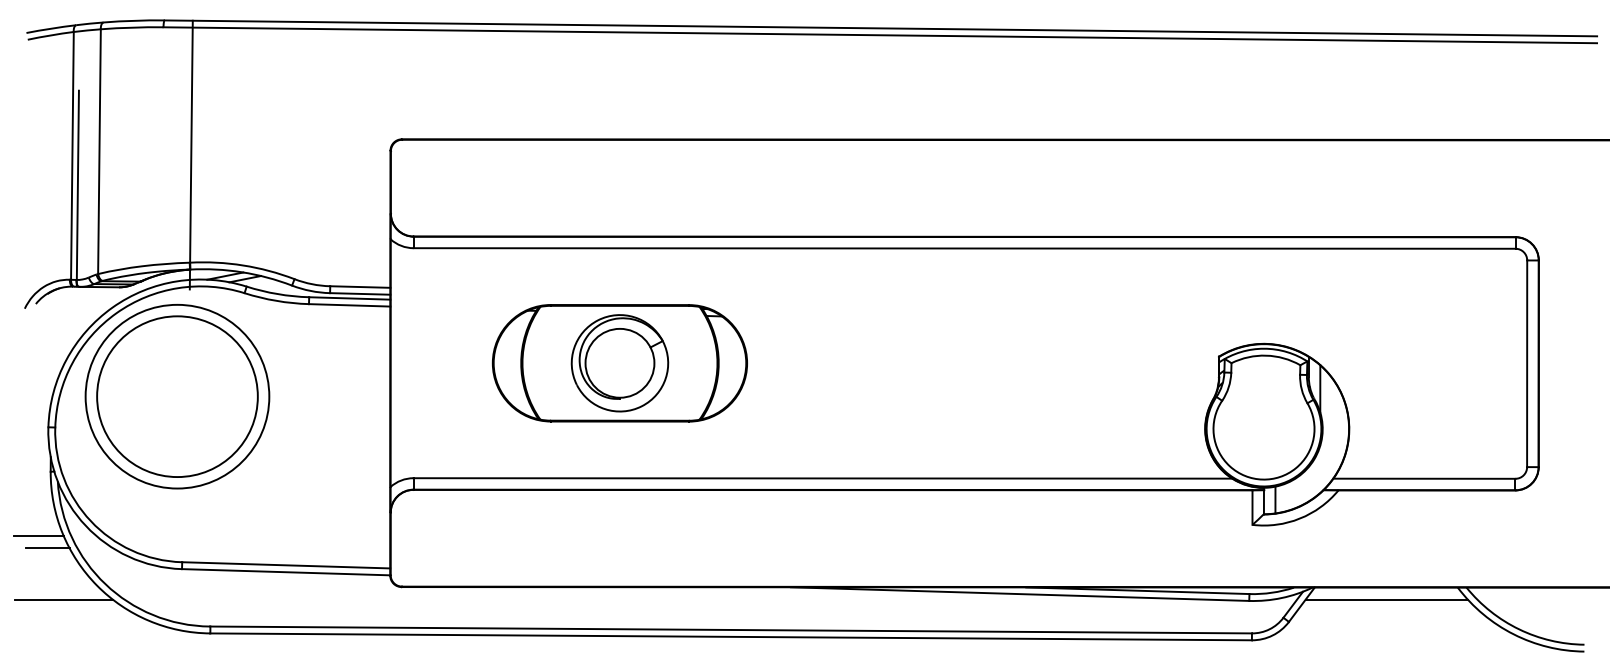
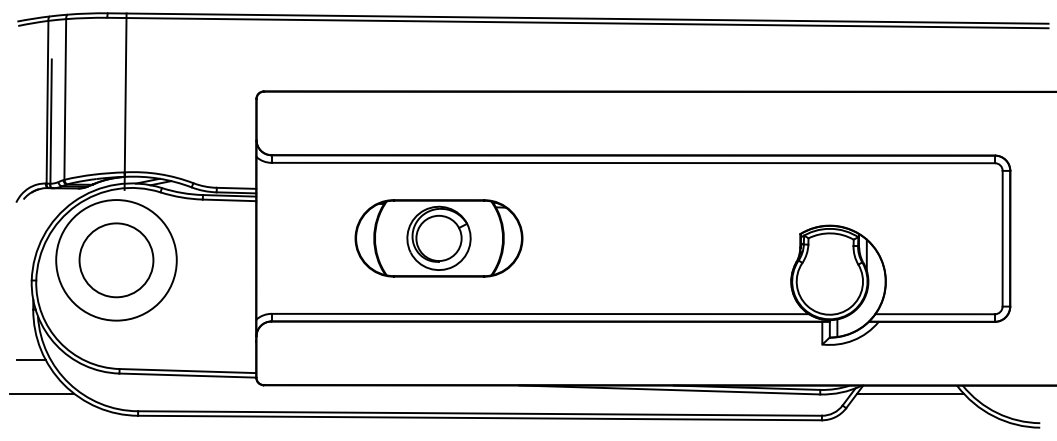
part: (619, 363) -> (438, 238), moved
circle: (177, 396) -> (116, 260), size x0.7
line: (38, 535) -> (25, 351), removed

